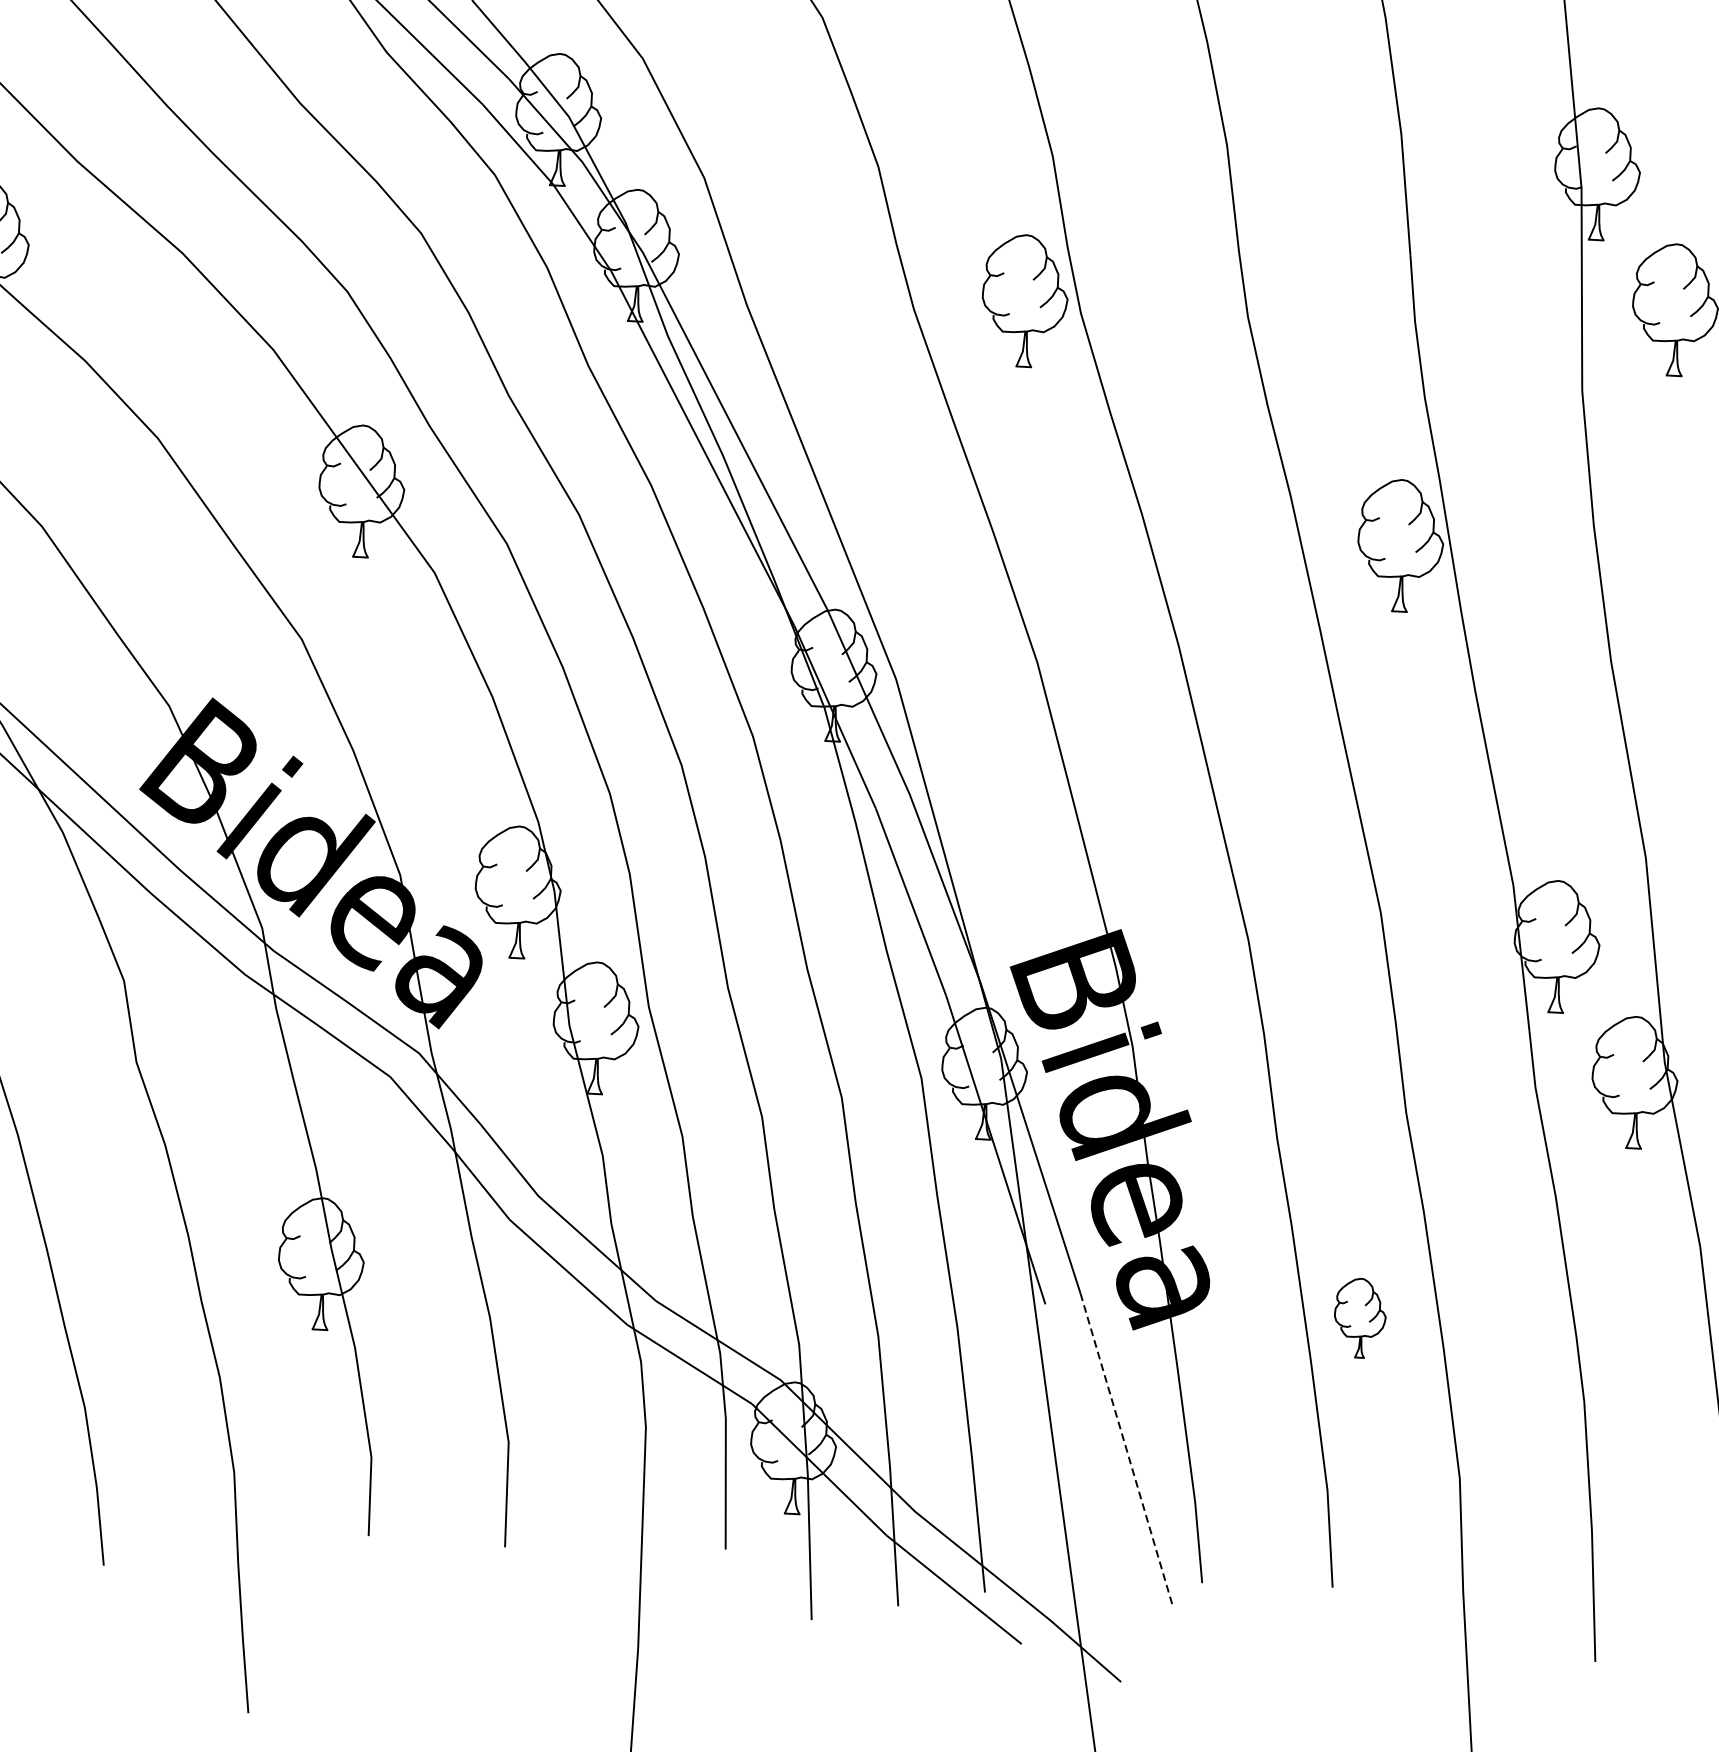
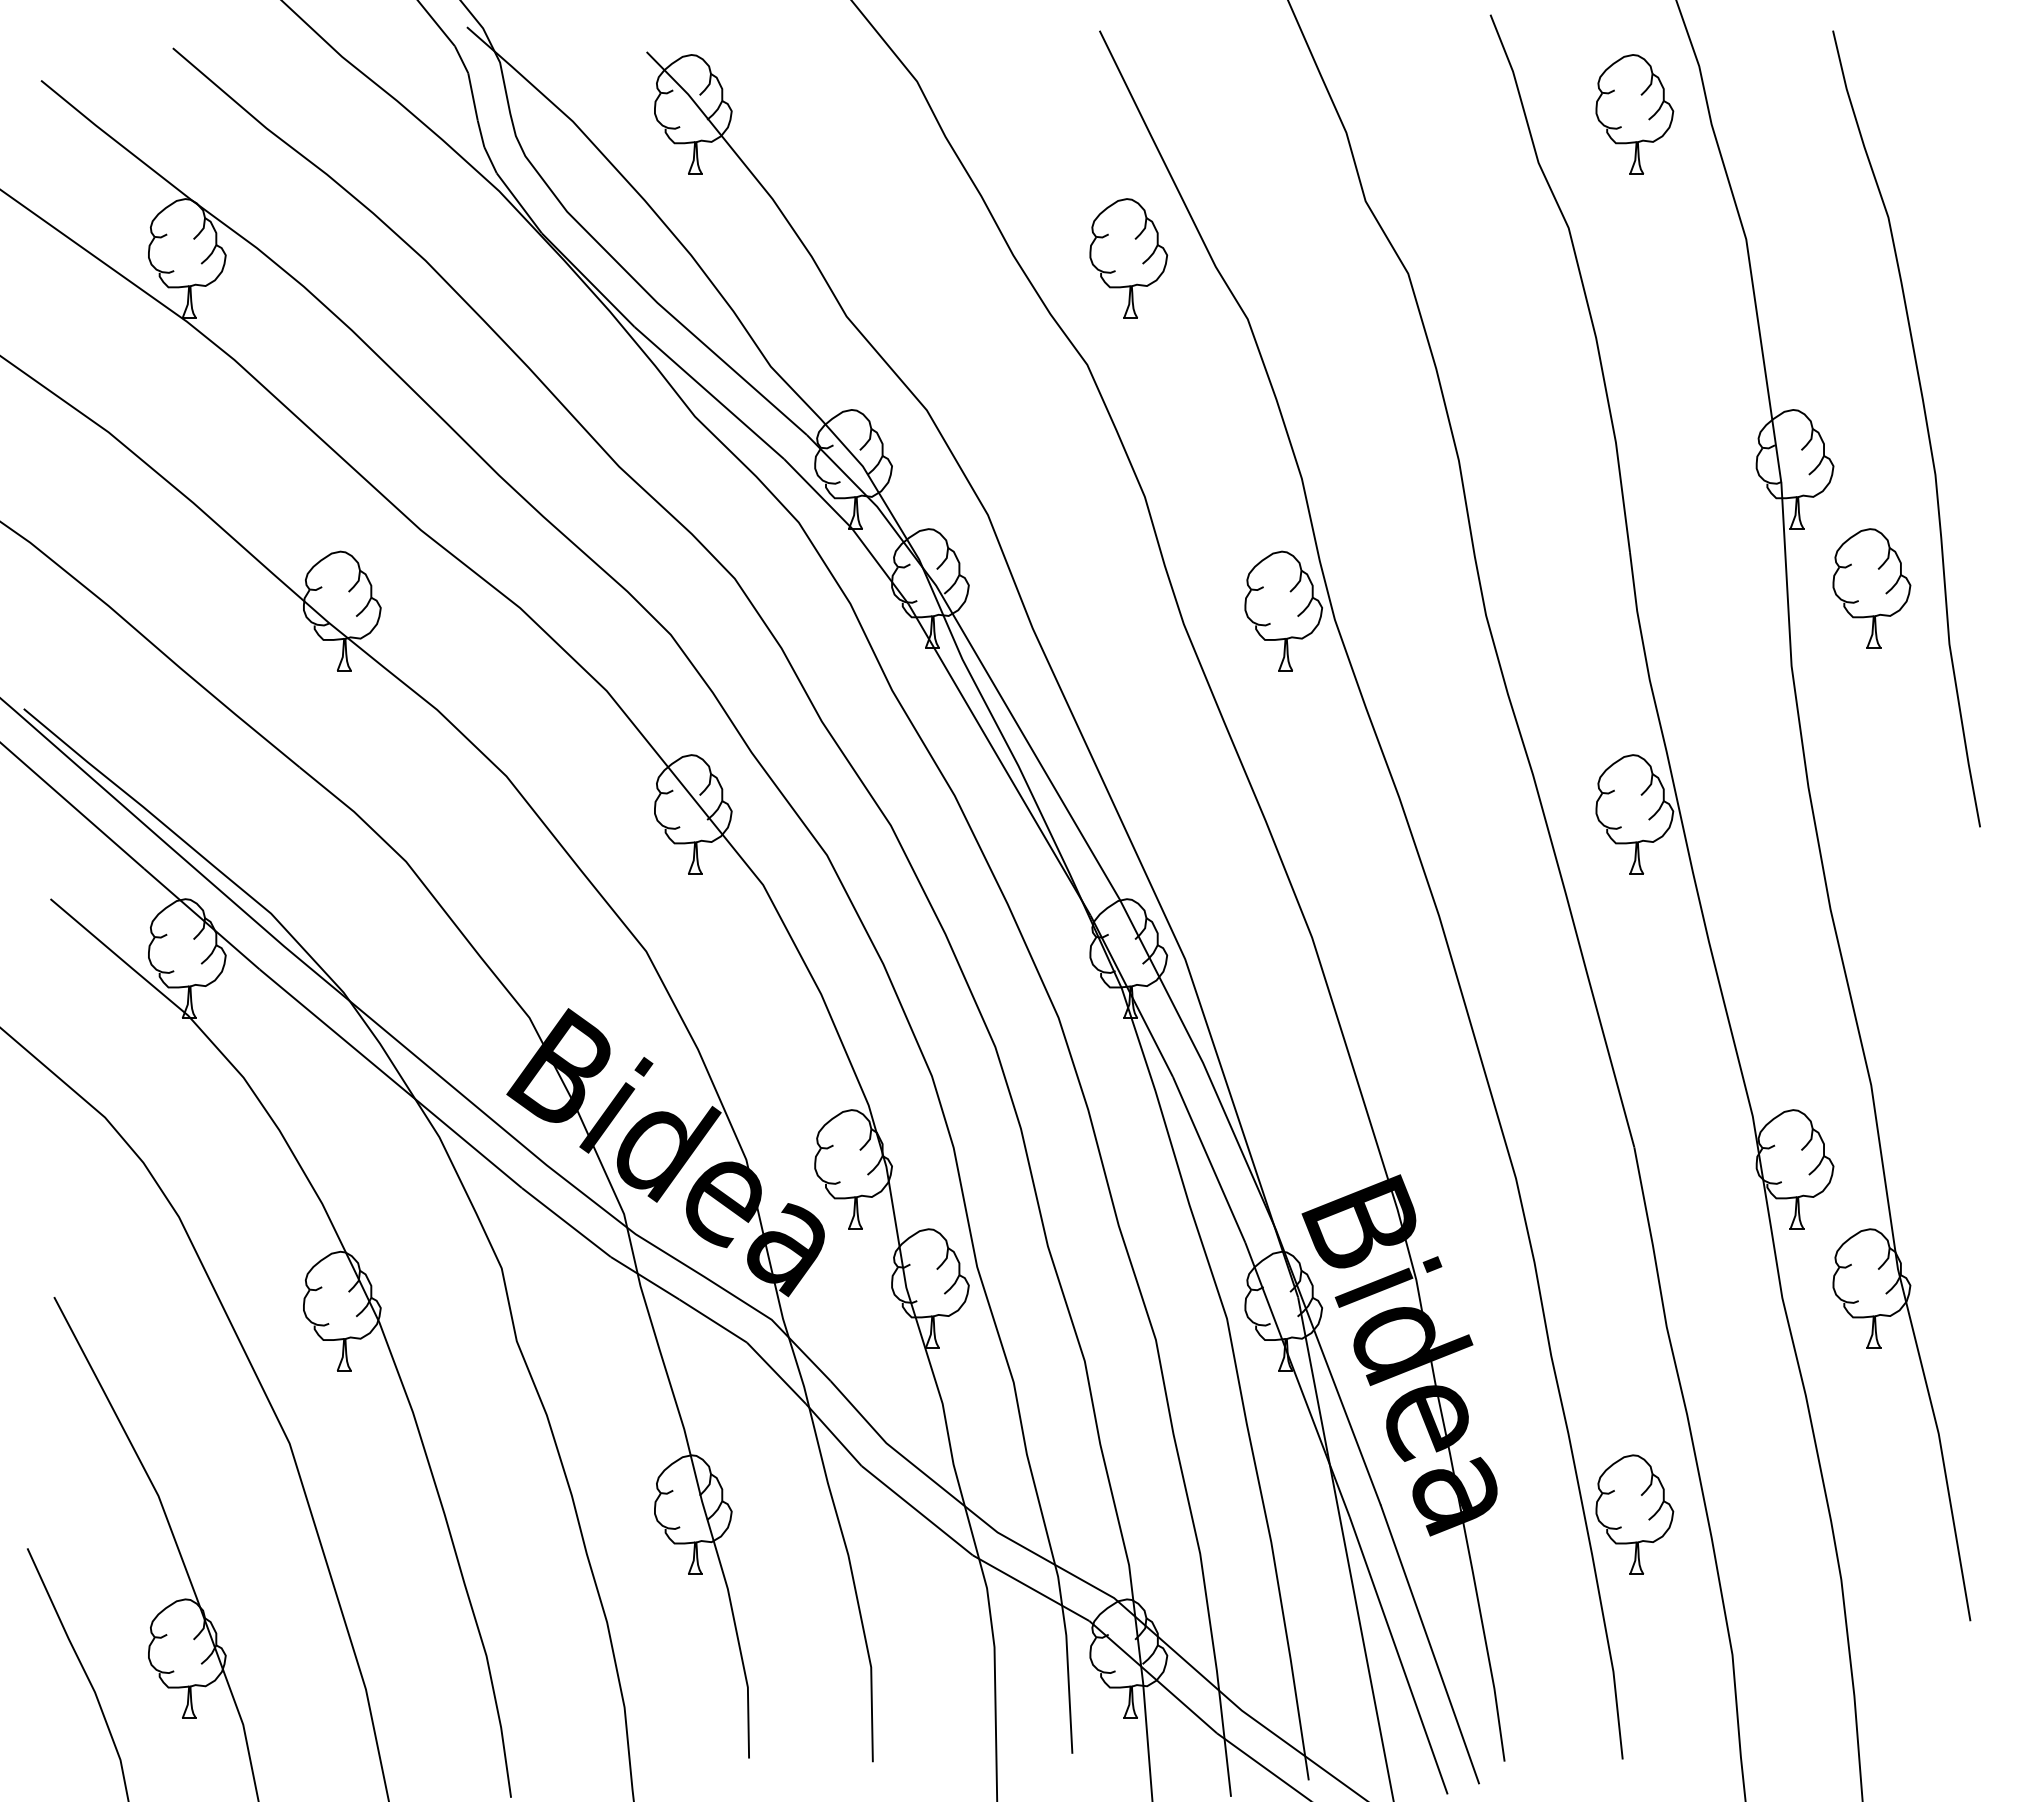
part: (1359, 1318) -> (1634, 1514), size x1.67
line: (1127, 1449) -> (1430, 1644), dashed -> solid
line: (1091, 1459) -> (1398, 1655), added

